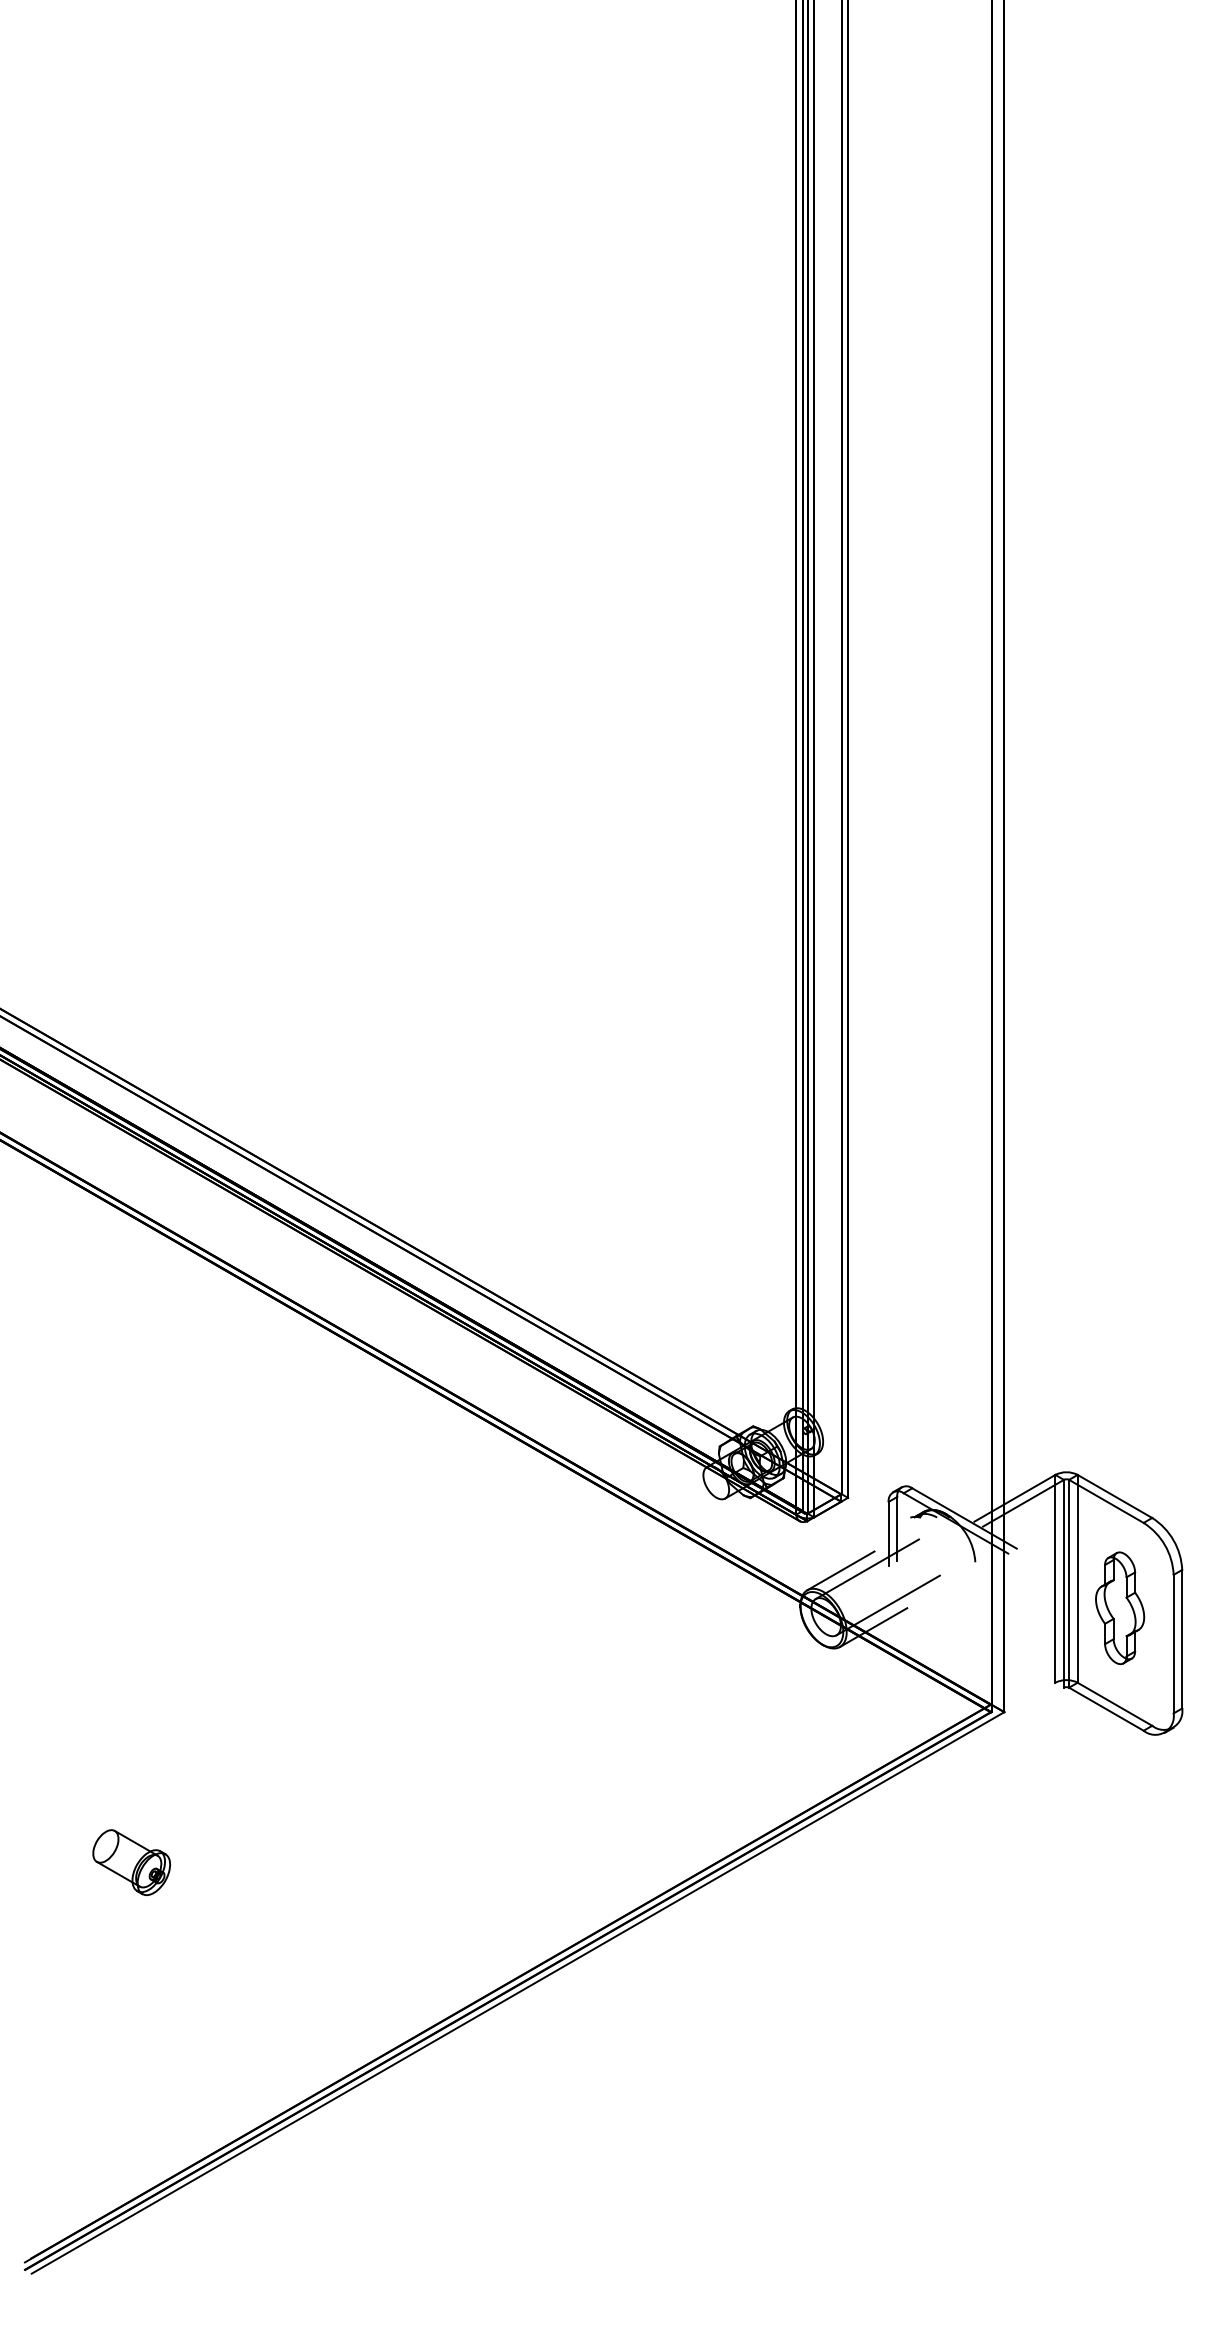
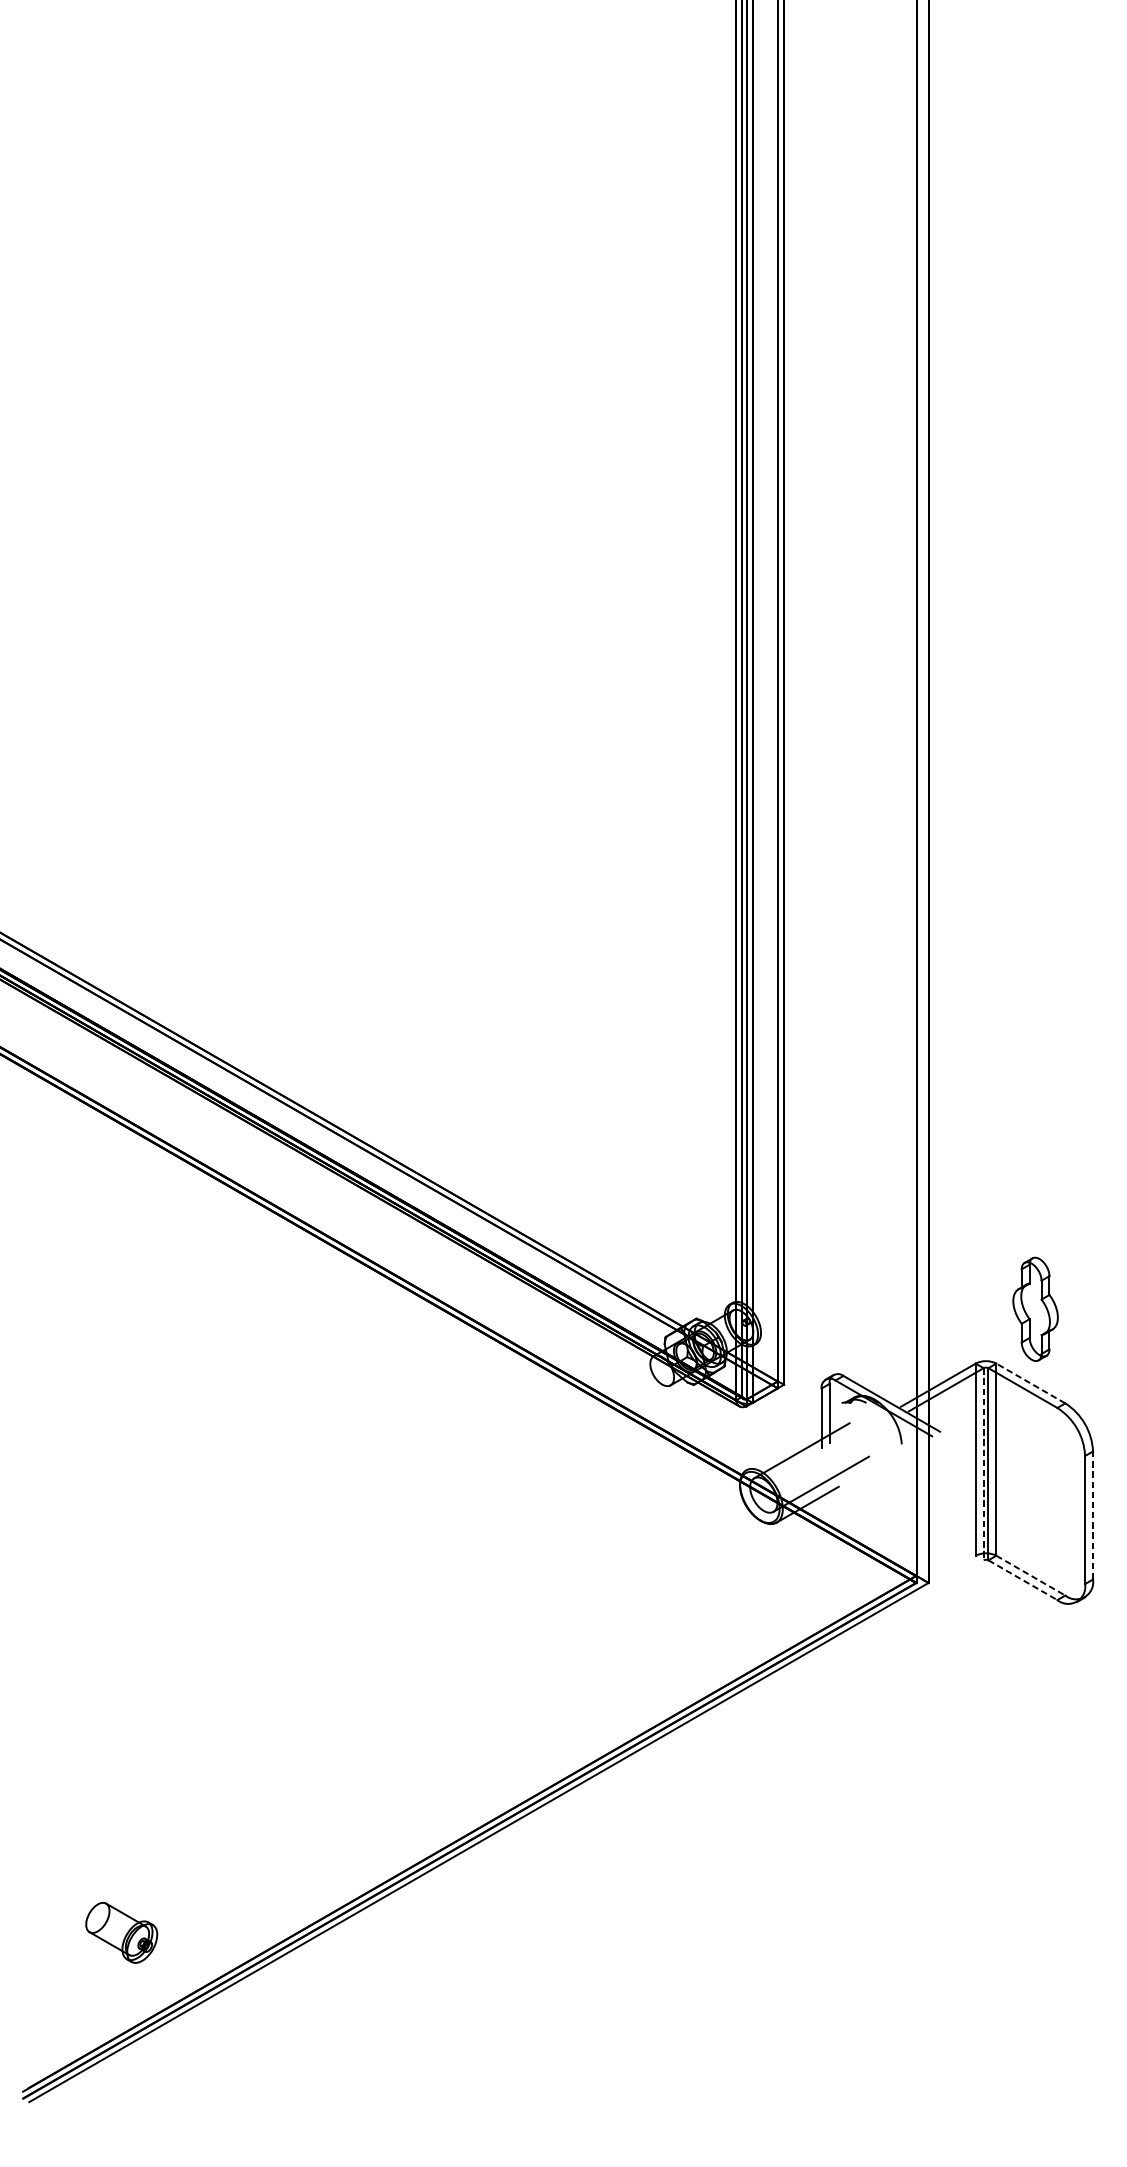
line: (1114, 1496) -> (1030, 1383), solid -> dashed
line: (840, 1570) -> (777, 1451), removed
line: (1063, 1583) -> (983, 1463), solid -> dashed
part: (1120, 1607) -> (1035, 1308), moved
line: (1182, 1638) -> (1093, 1514), solid -> dashed
line: (1115, 1704) -> (1031, 1575), solid -> dashed
line: (1106, 1709) -> (1023, 1580), solid -> dashed
part: (131, 1862) -> (121, 1932), moved

